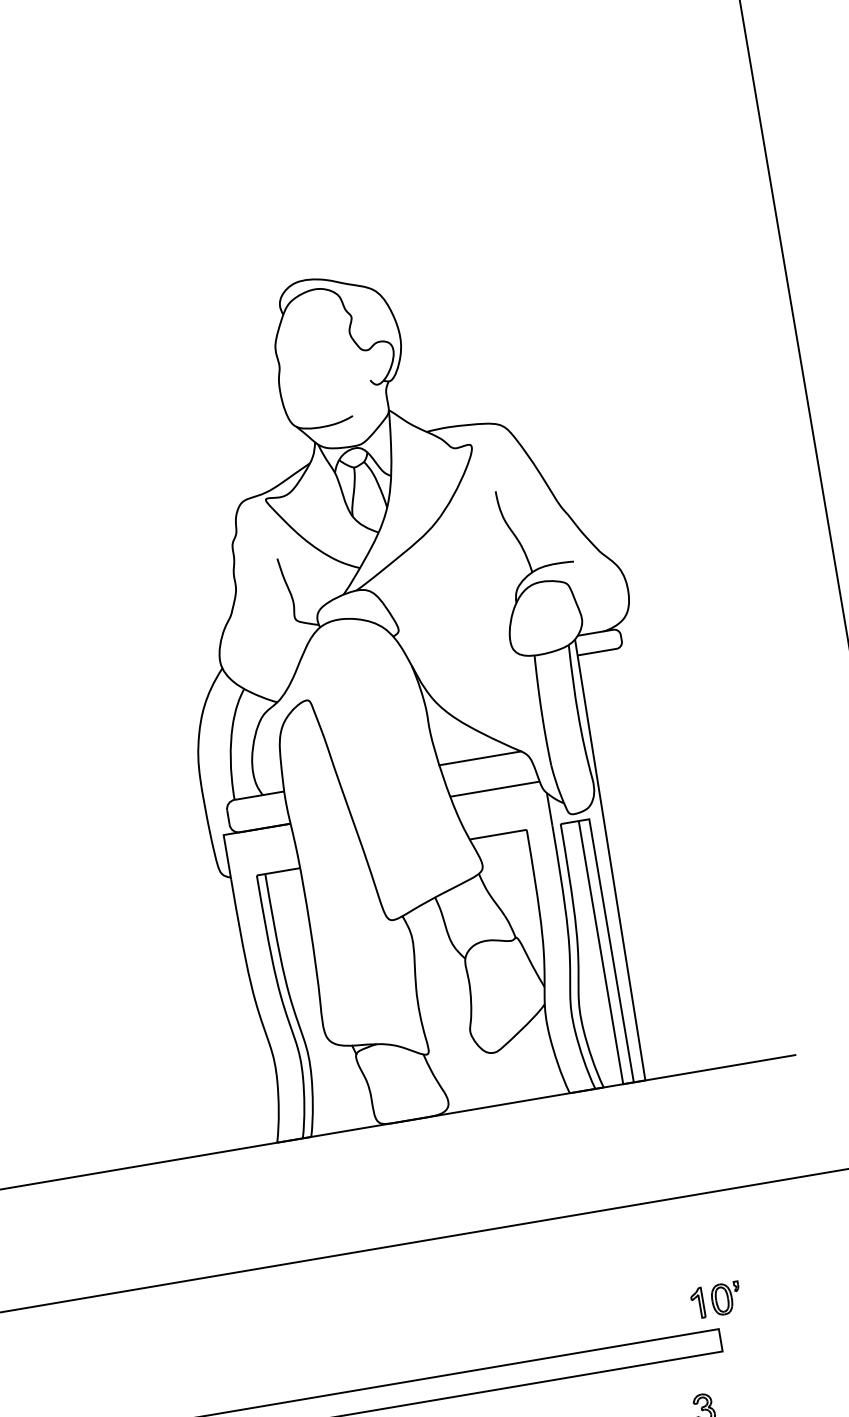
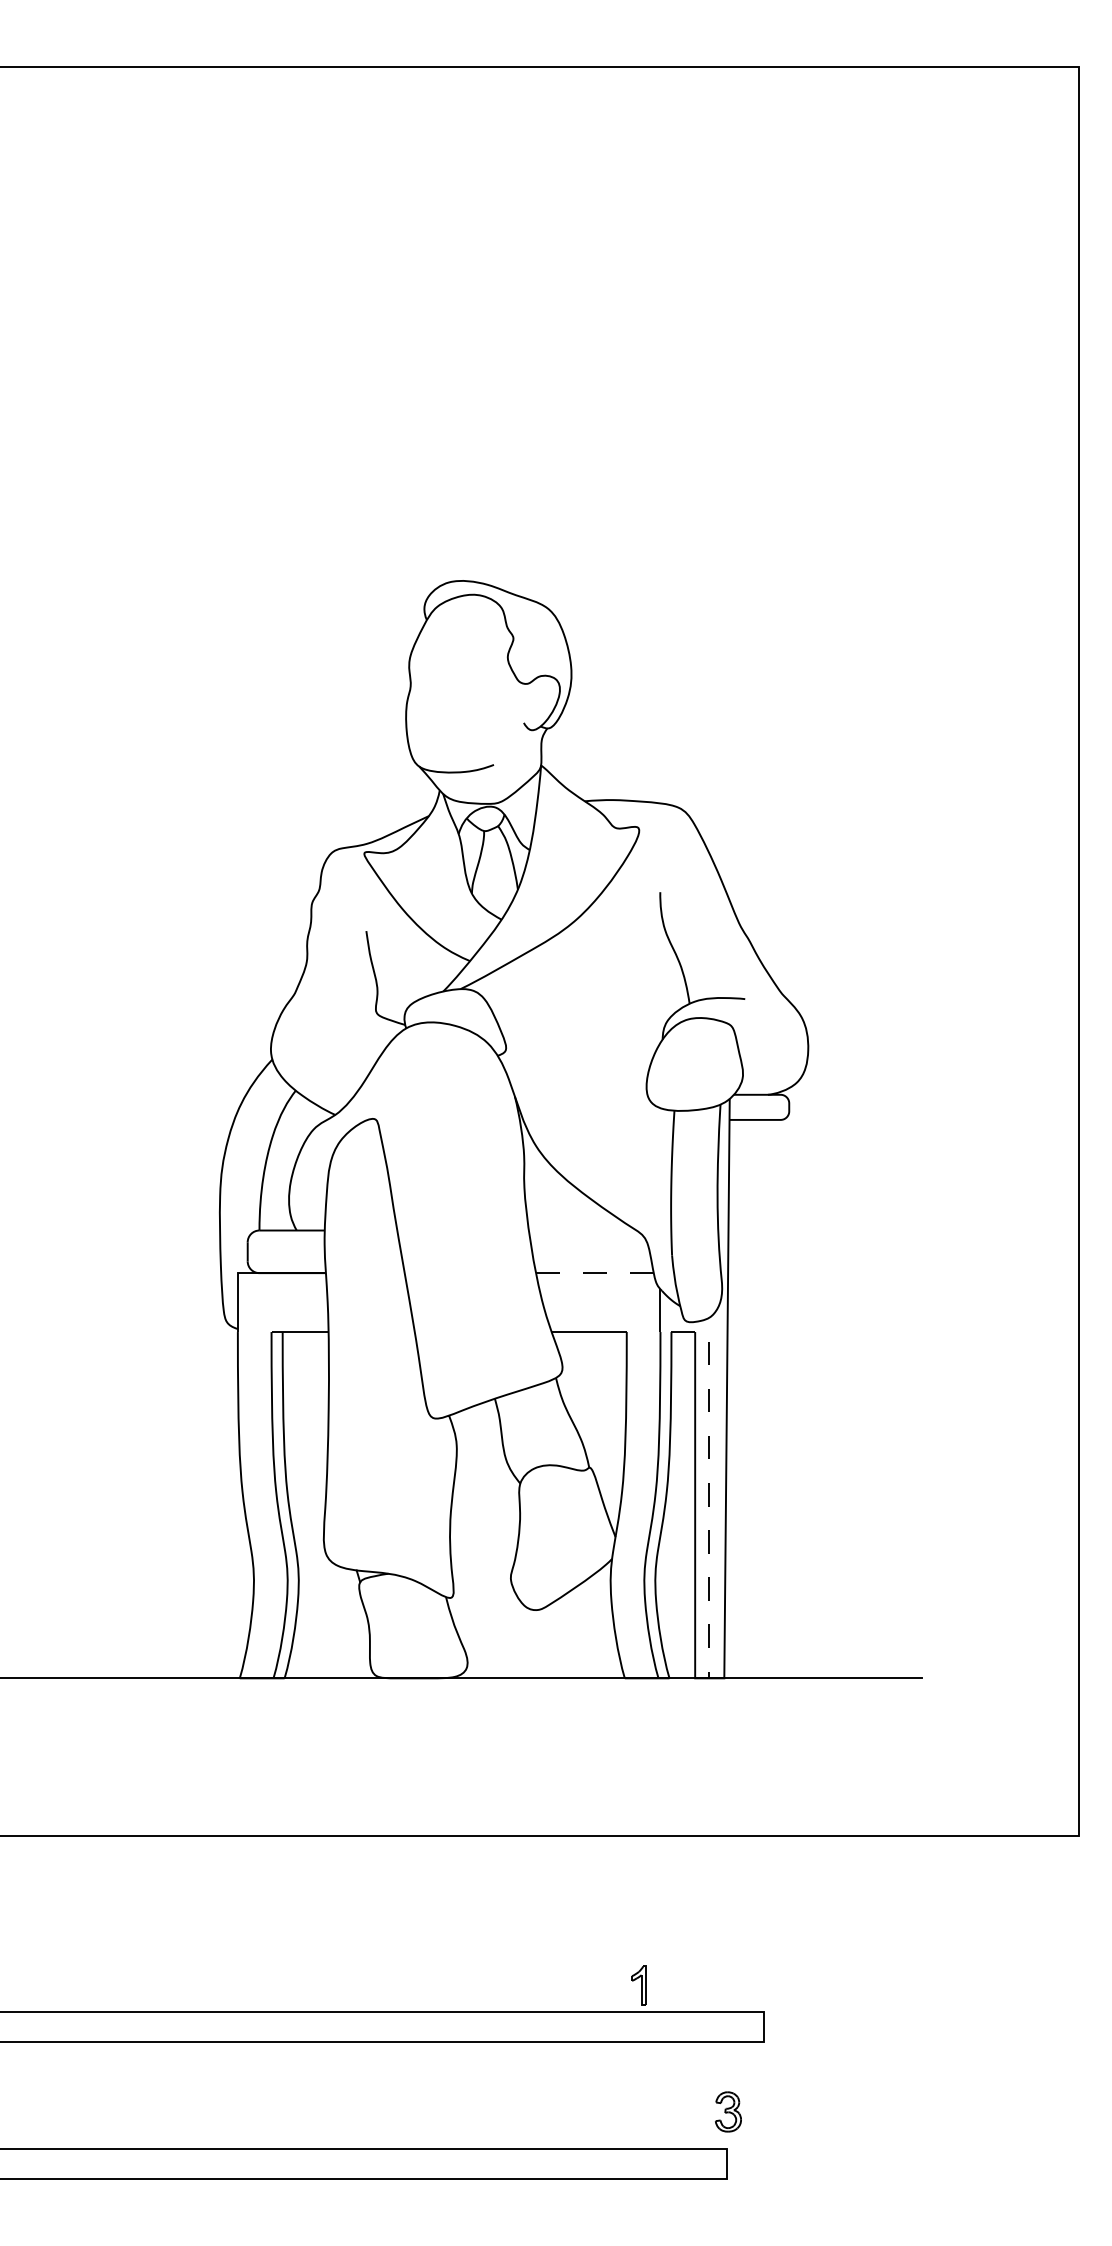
line: (480, 758) -> (582, 1230), removed
line: (494, 789) -> (594, 1273), solid -> dashed
line: (609, 935) -> (709, 1485), solid -> dashed
part: (726, 1298) -> (780, 1974), removed
part: (697, 1303) -> (638, 1985), moved

